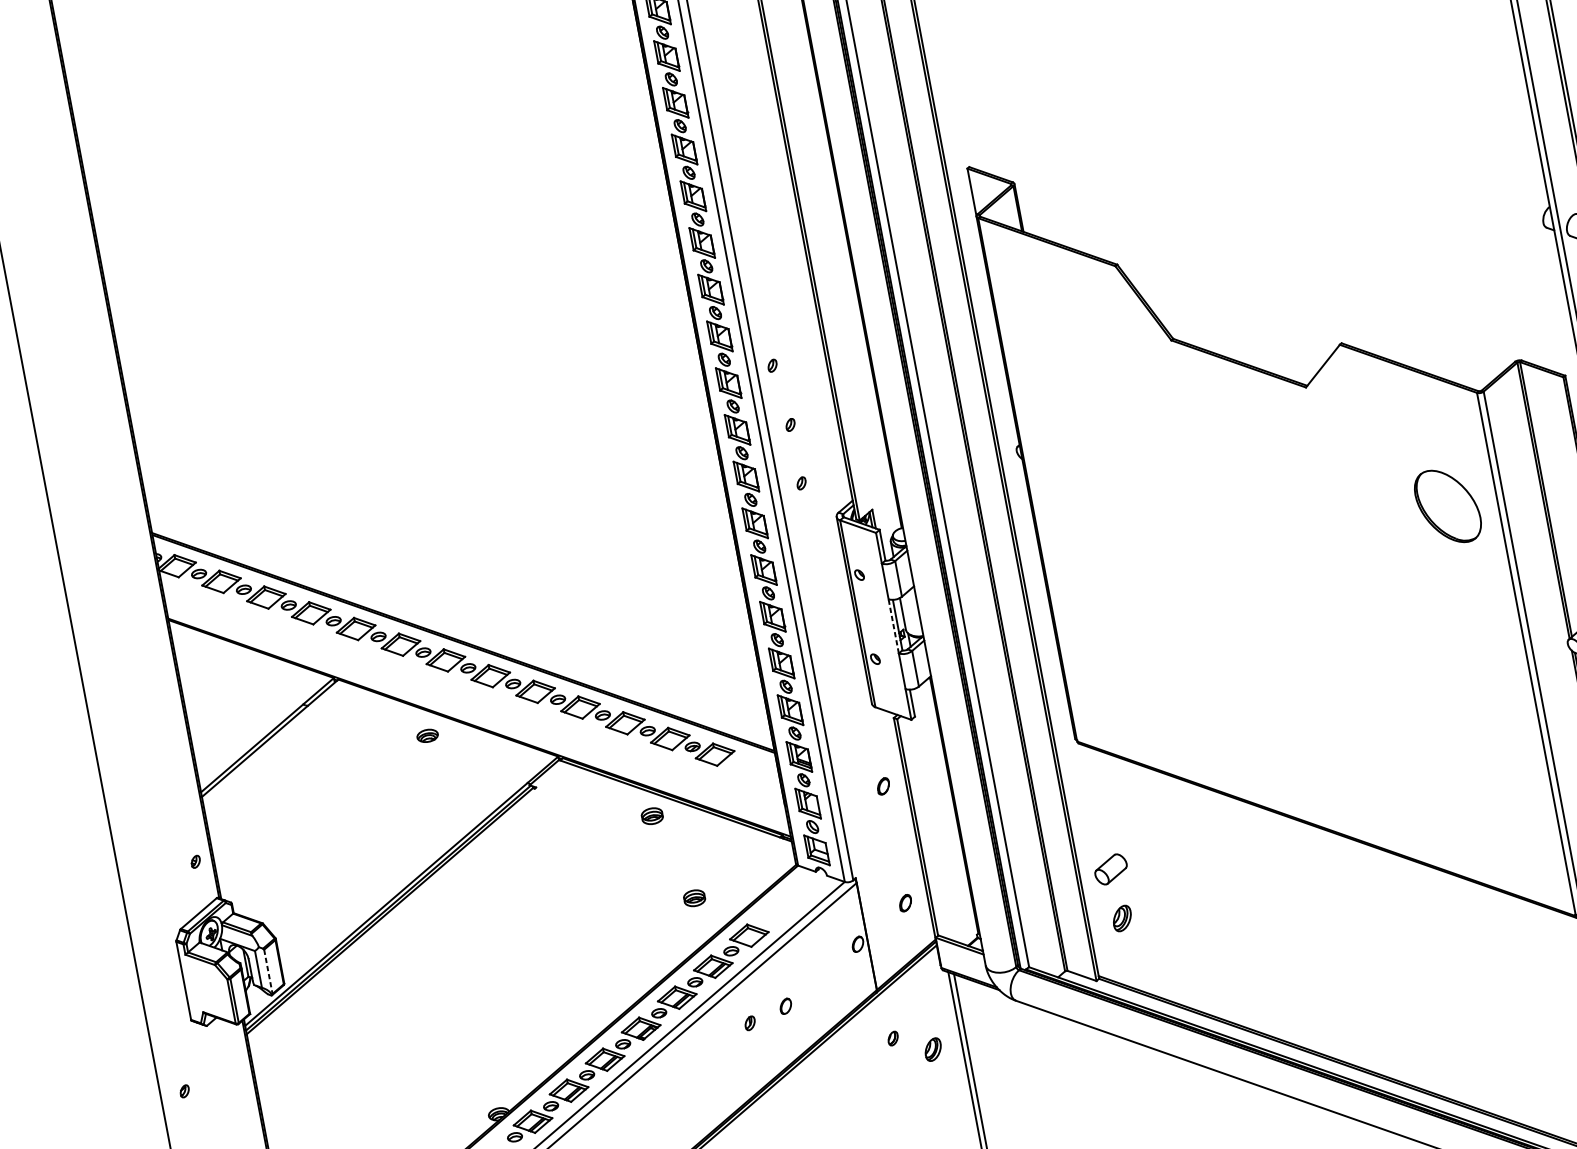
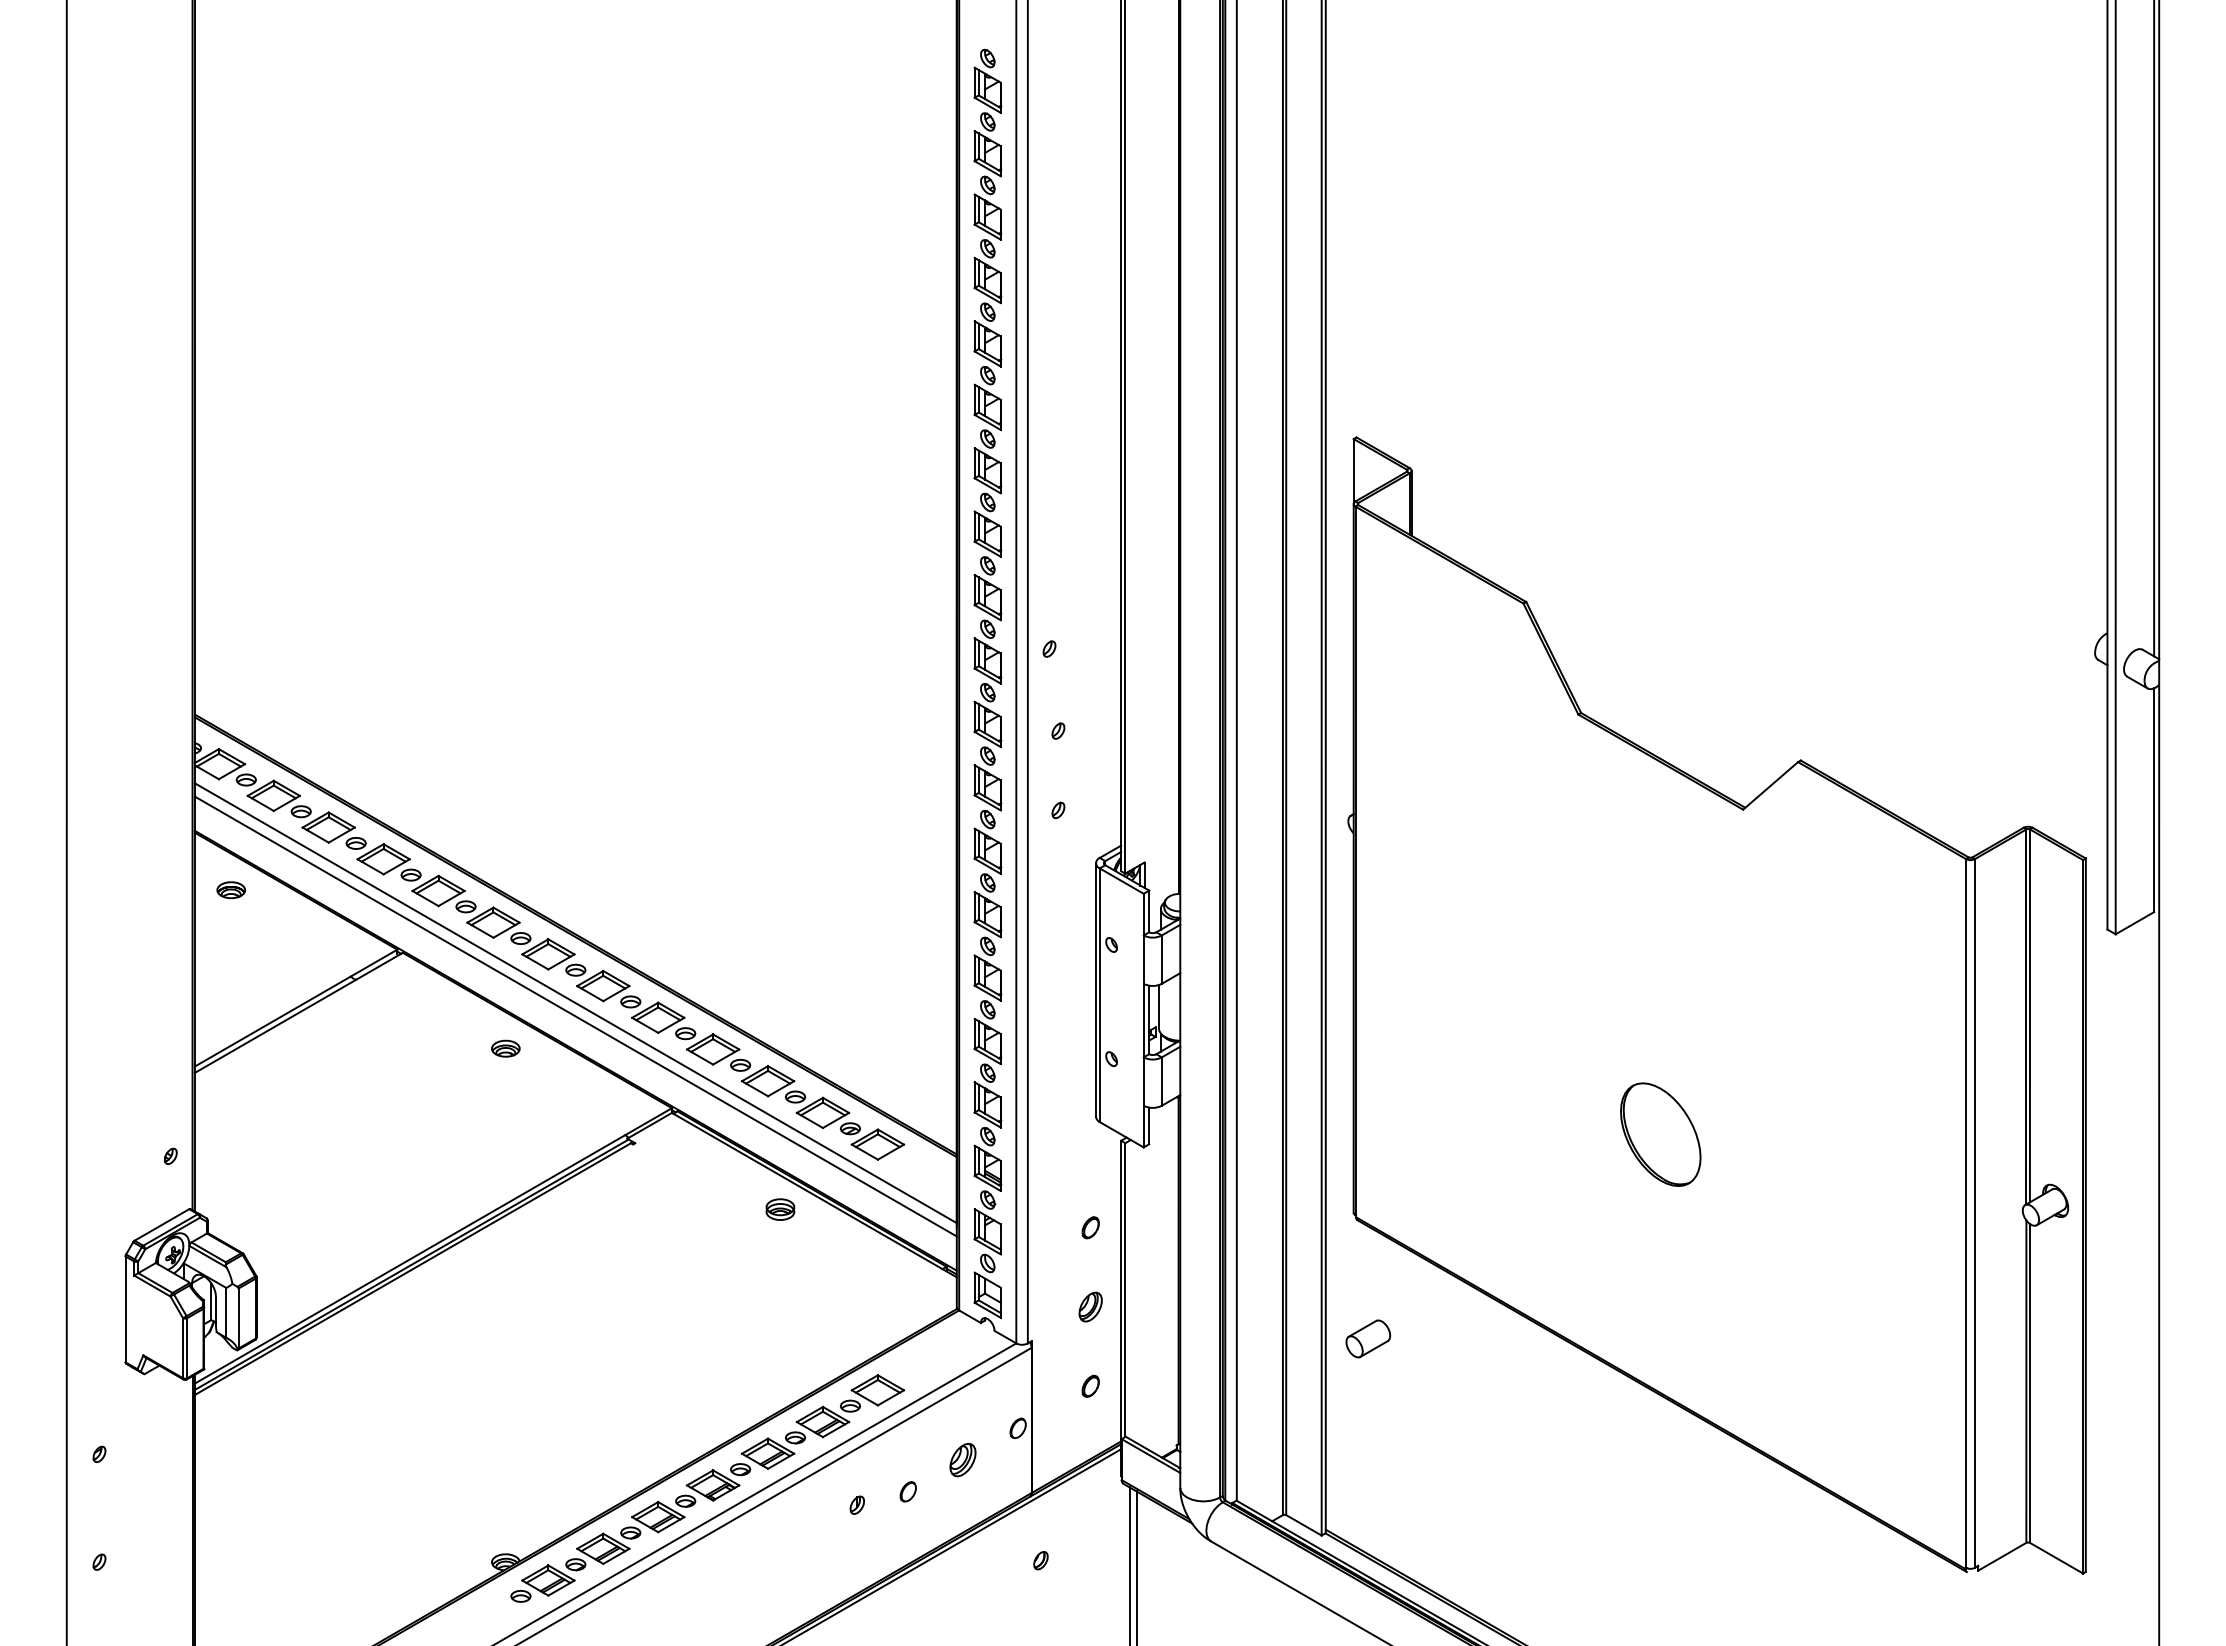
part: (1447, 506) -> (1660, 1134), moved
line: (893, 626) -> (1143, 1020), dashed -> solid
part: (202, 657) -> (230, 890), added
line: (472, 692) -> (575, 1003), added
line: (474, 702) -> (575, 1016), added
part: (1111, 869) -> (1368, 1338), moved
part: (694, 898) -> (815, 1327), removed
part: (1121, 918) -> (962, 1459), moved
line: (268, 972) -> (238, 1319), dashed -> solid
part: (933, 1049) -> (1090, 1306), moved

